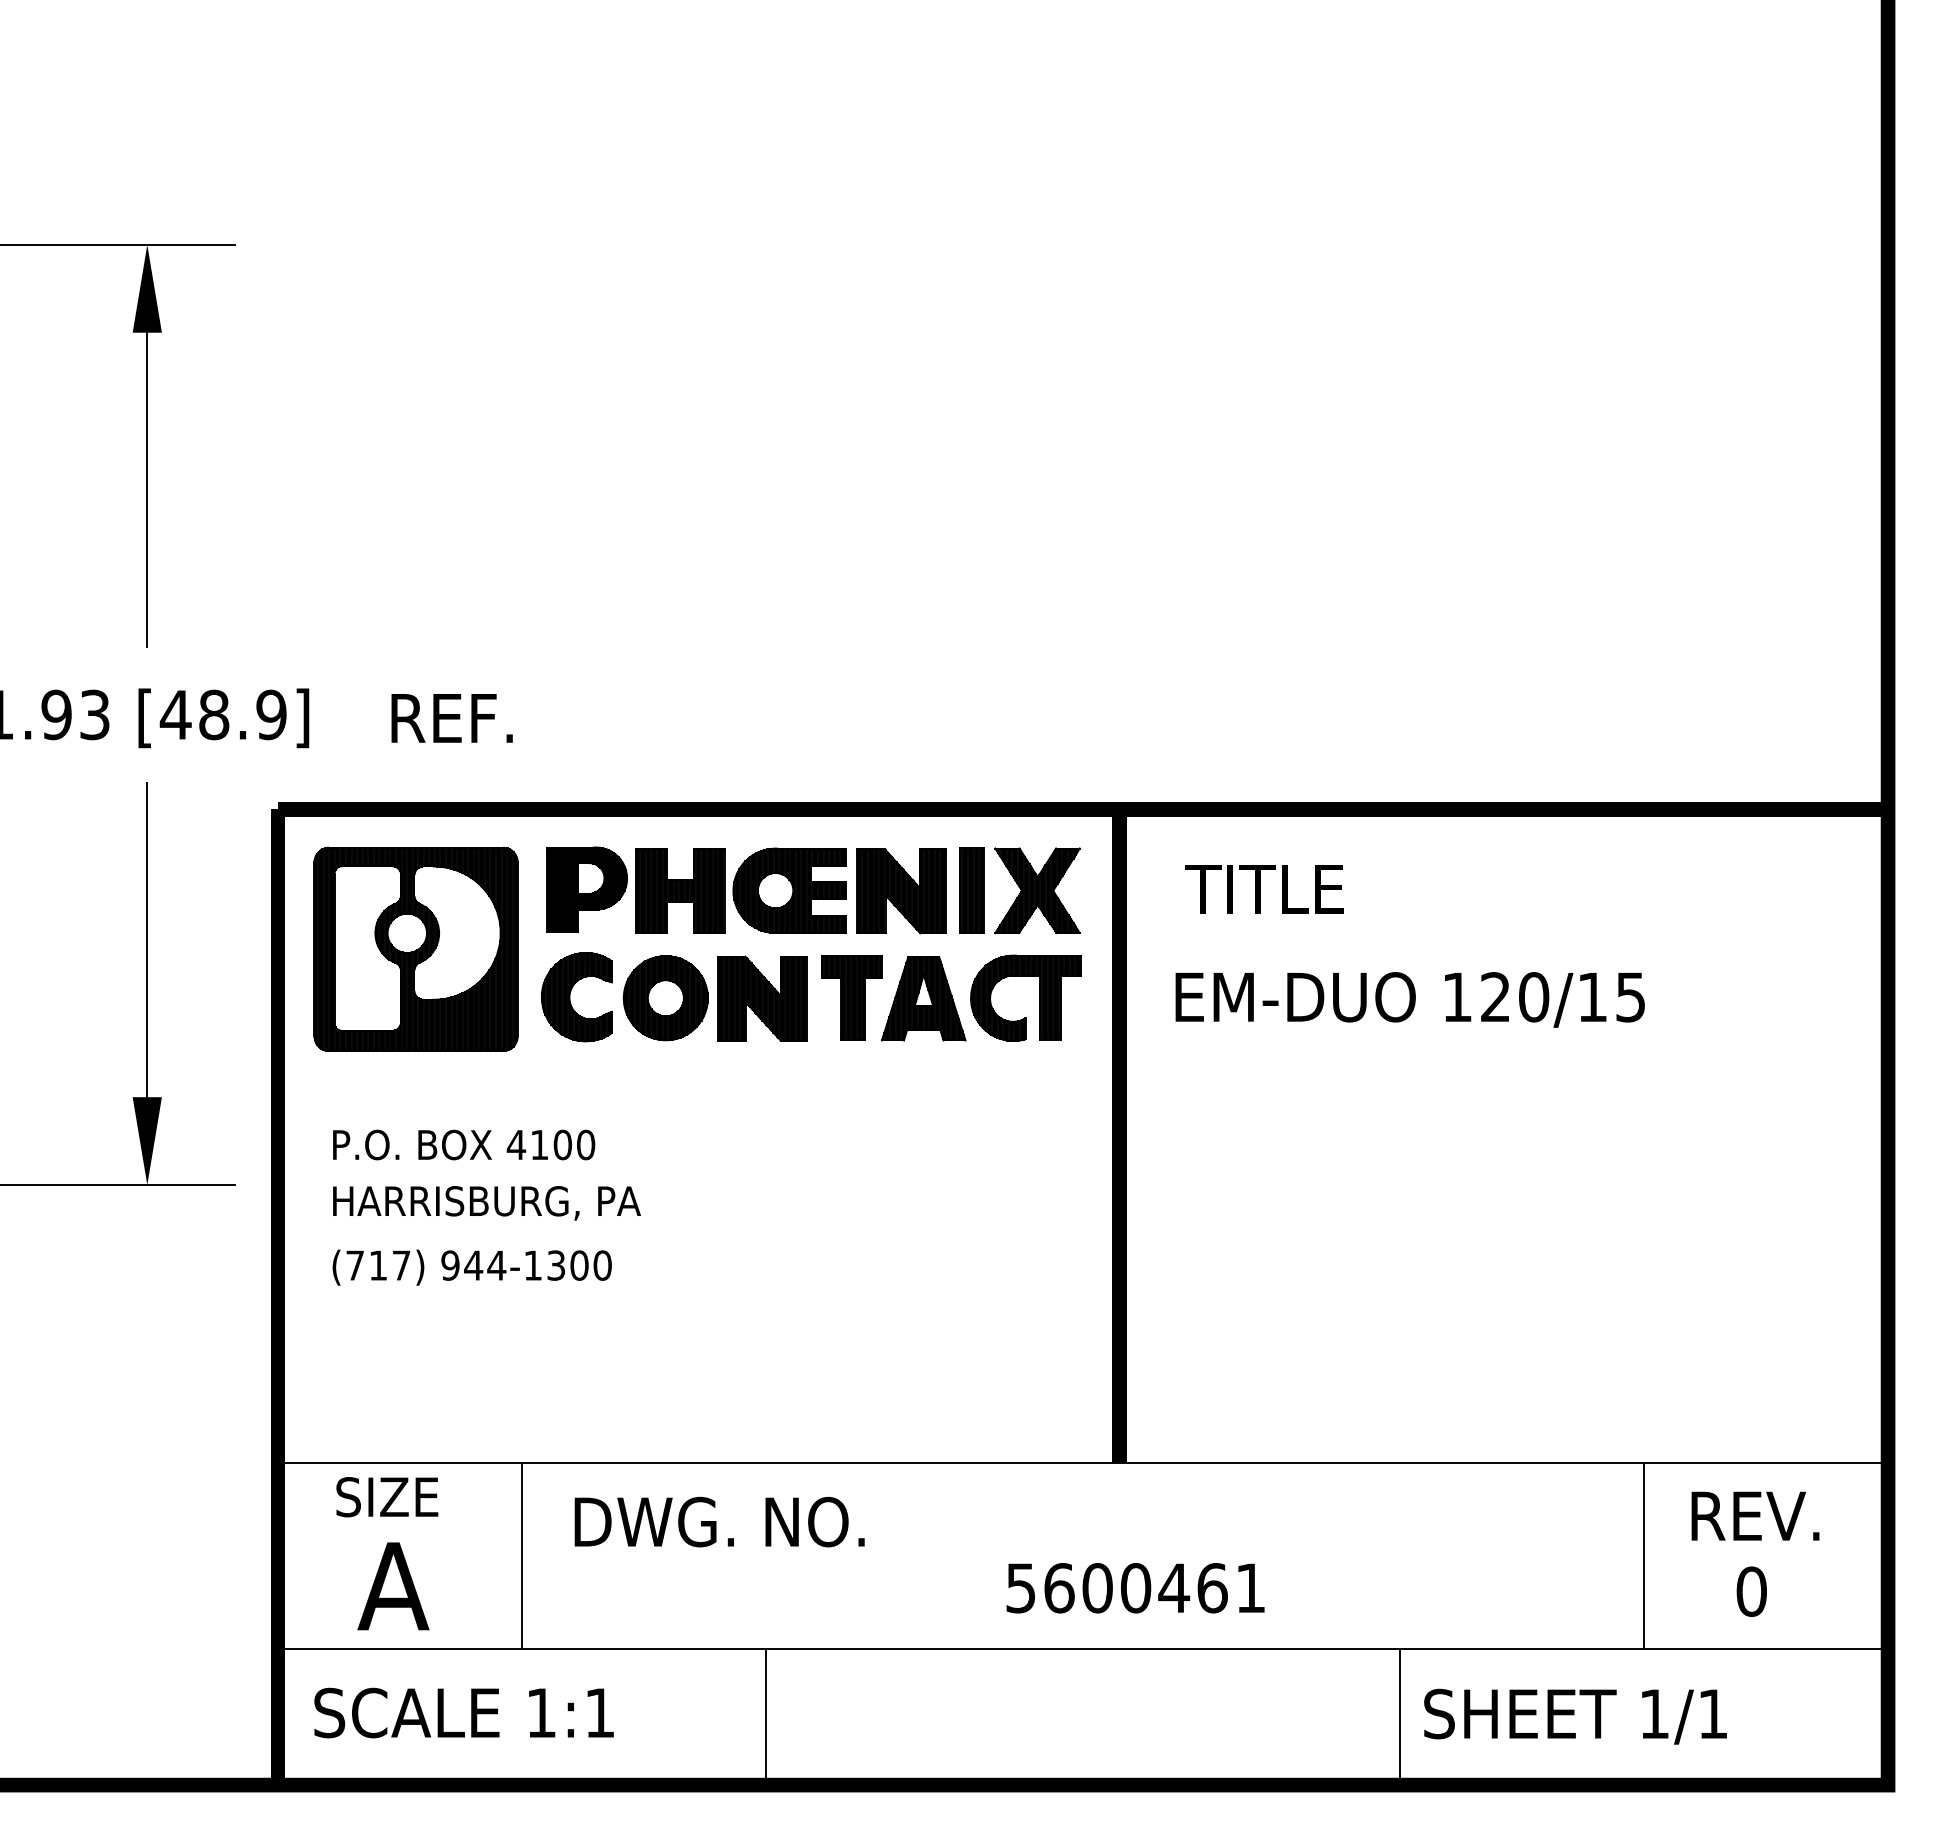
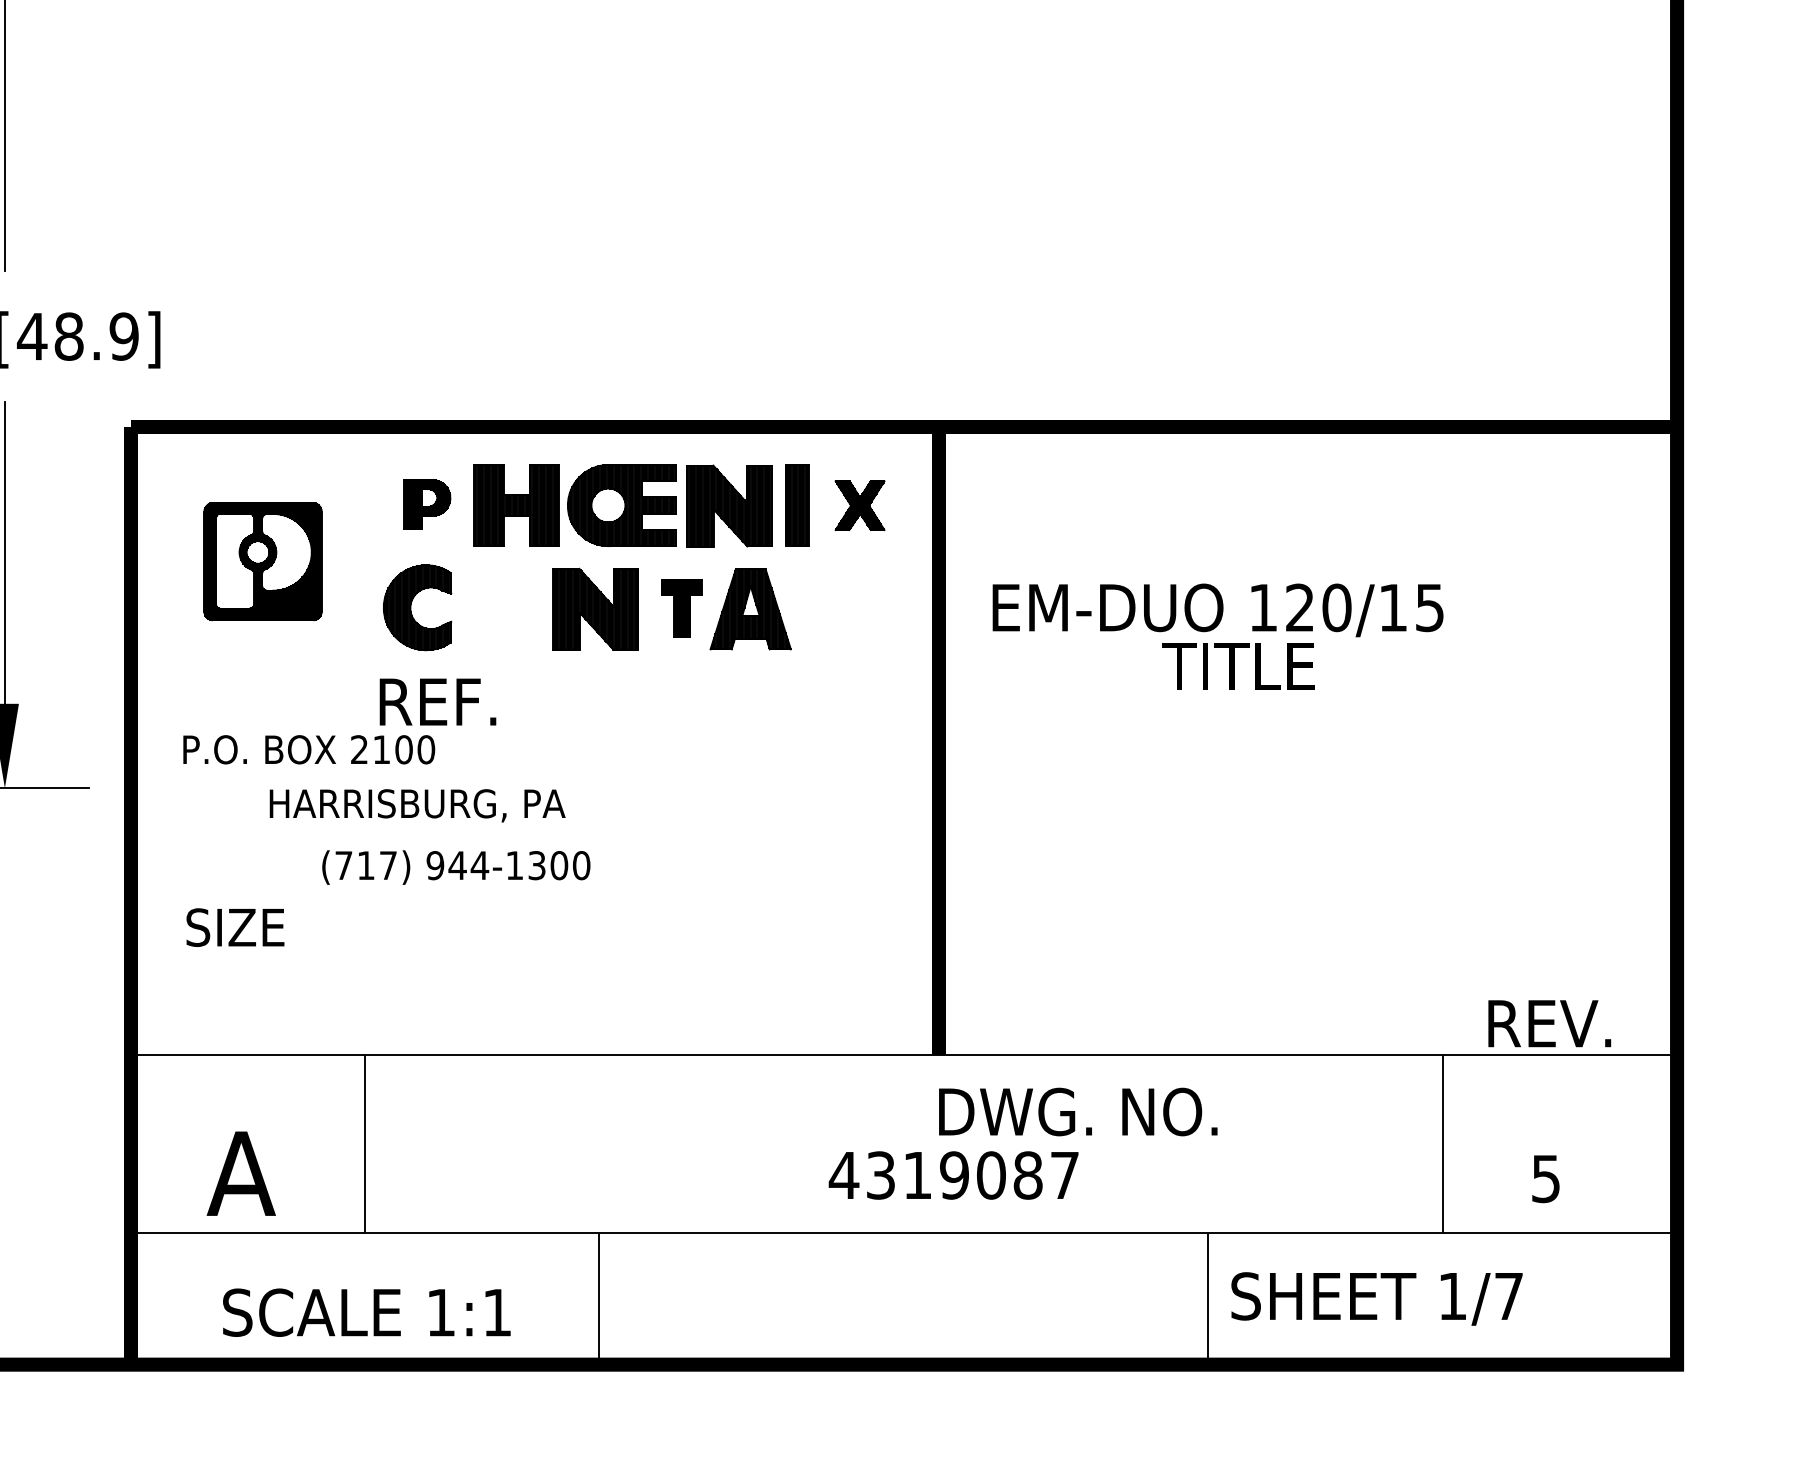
text: (451, 718) -> (437, 702), moved
part: (586, 889) -> (426, 504), size x0.6
text: (1264, 889) -> (1238, 666), moved
part: (1037, 890) -> (860, 505), size x0.6
part: (415, 948) -> (262, 561), size x0.6
part: (851, 997) -> (681, 608), size x0.7
part: (1039, 997) -> (861, 608), removed
part: (665, 998) -> (502, 609), removed
text: (516, 1144) -> (359, 749), 4100 -> 2100
text: (486, 1203) -> (417, 805), moved
text: (471, 1267) -> (455, 867), moved
text: (387, 1497) -> (235, 927), moved
text: (1755, 1515) -> (1549, 1023), moved
text: (719, 1521) -> (1078, 1111), moved
text: (1134, 1588) -> (953, 1175), 5600461 -> 4319087
text: (1751, 1591) -> (1545, 1178), 0 -> 5
text: (463, 1712) -> (366, 1312), moved
text: (1713, 1713) -> (1509, 1295), 1/1 -> 1/7

